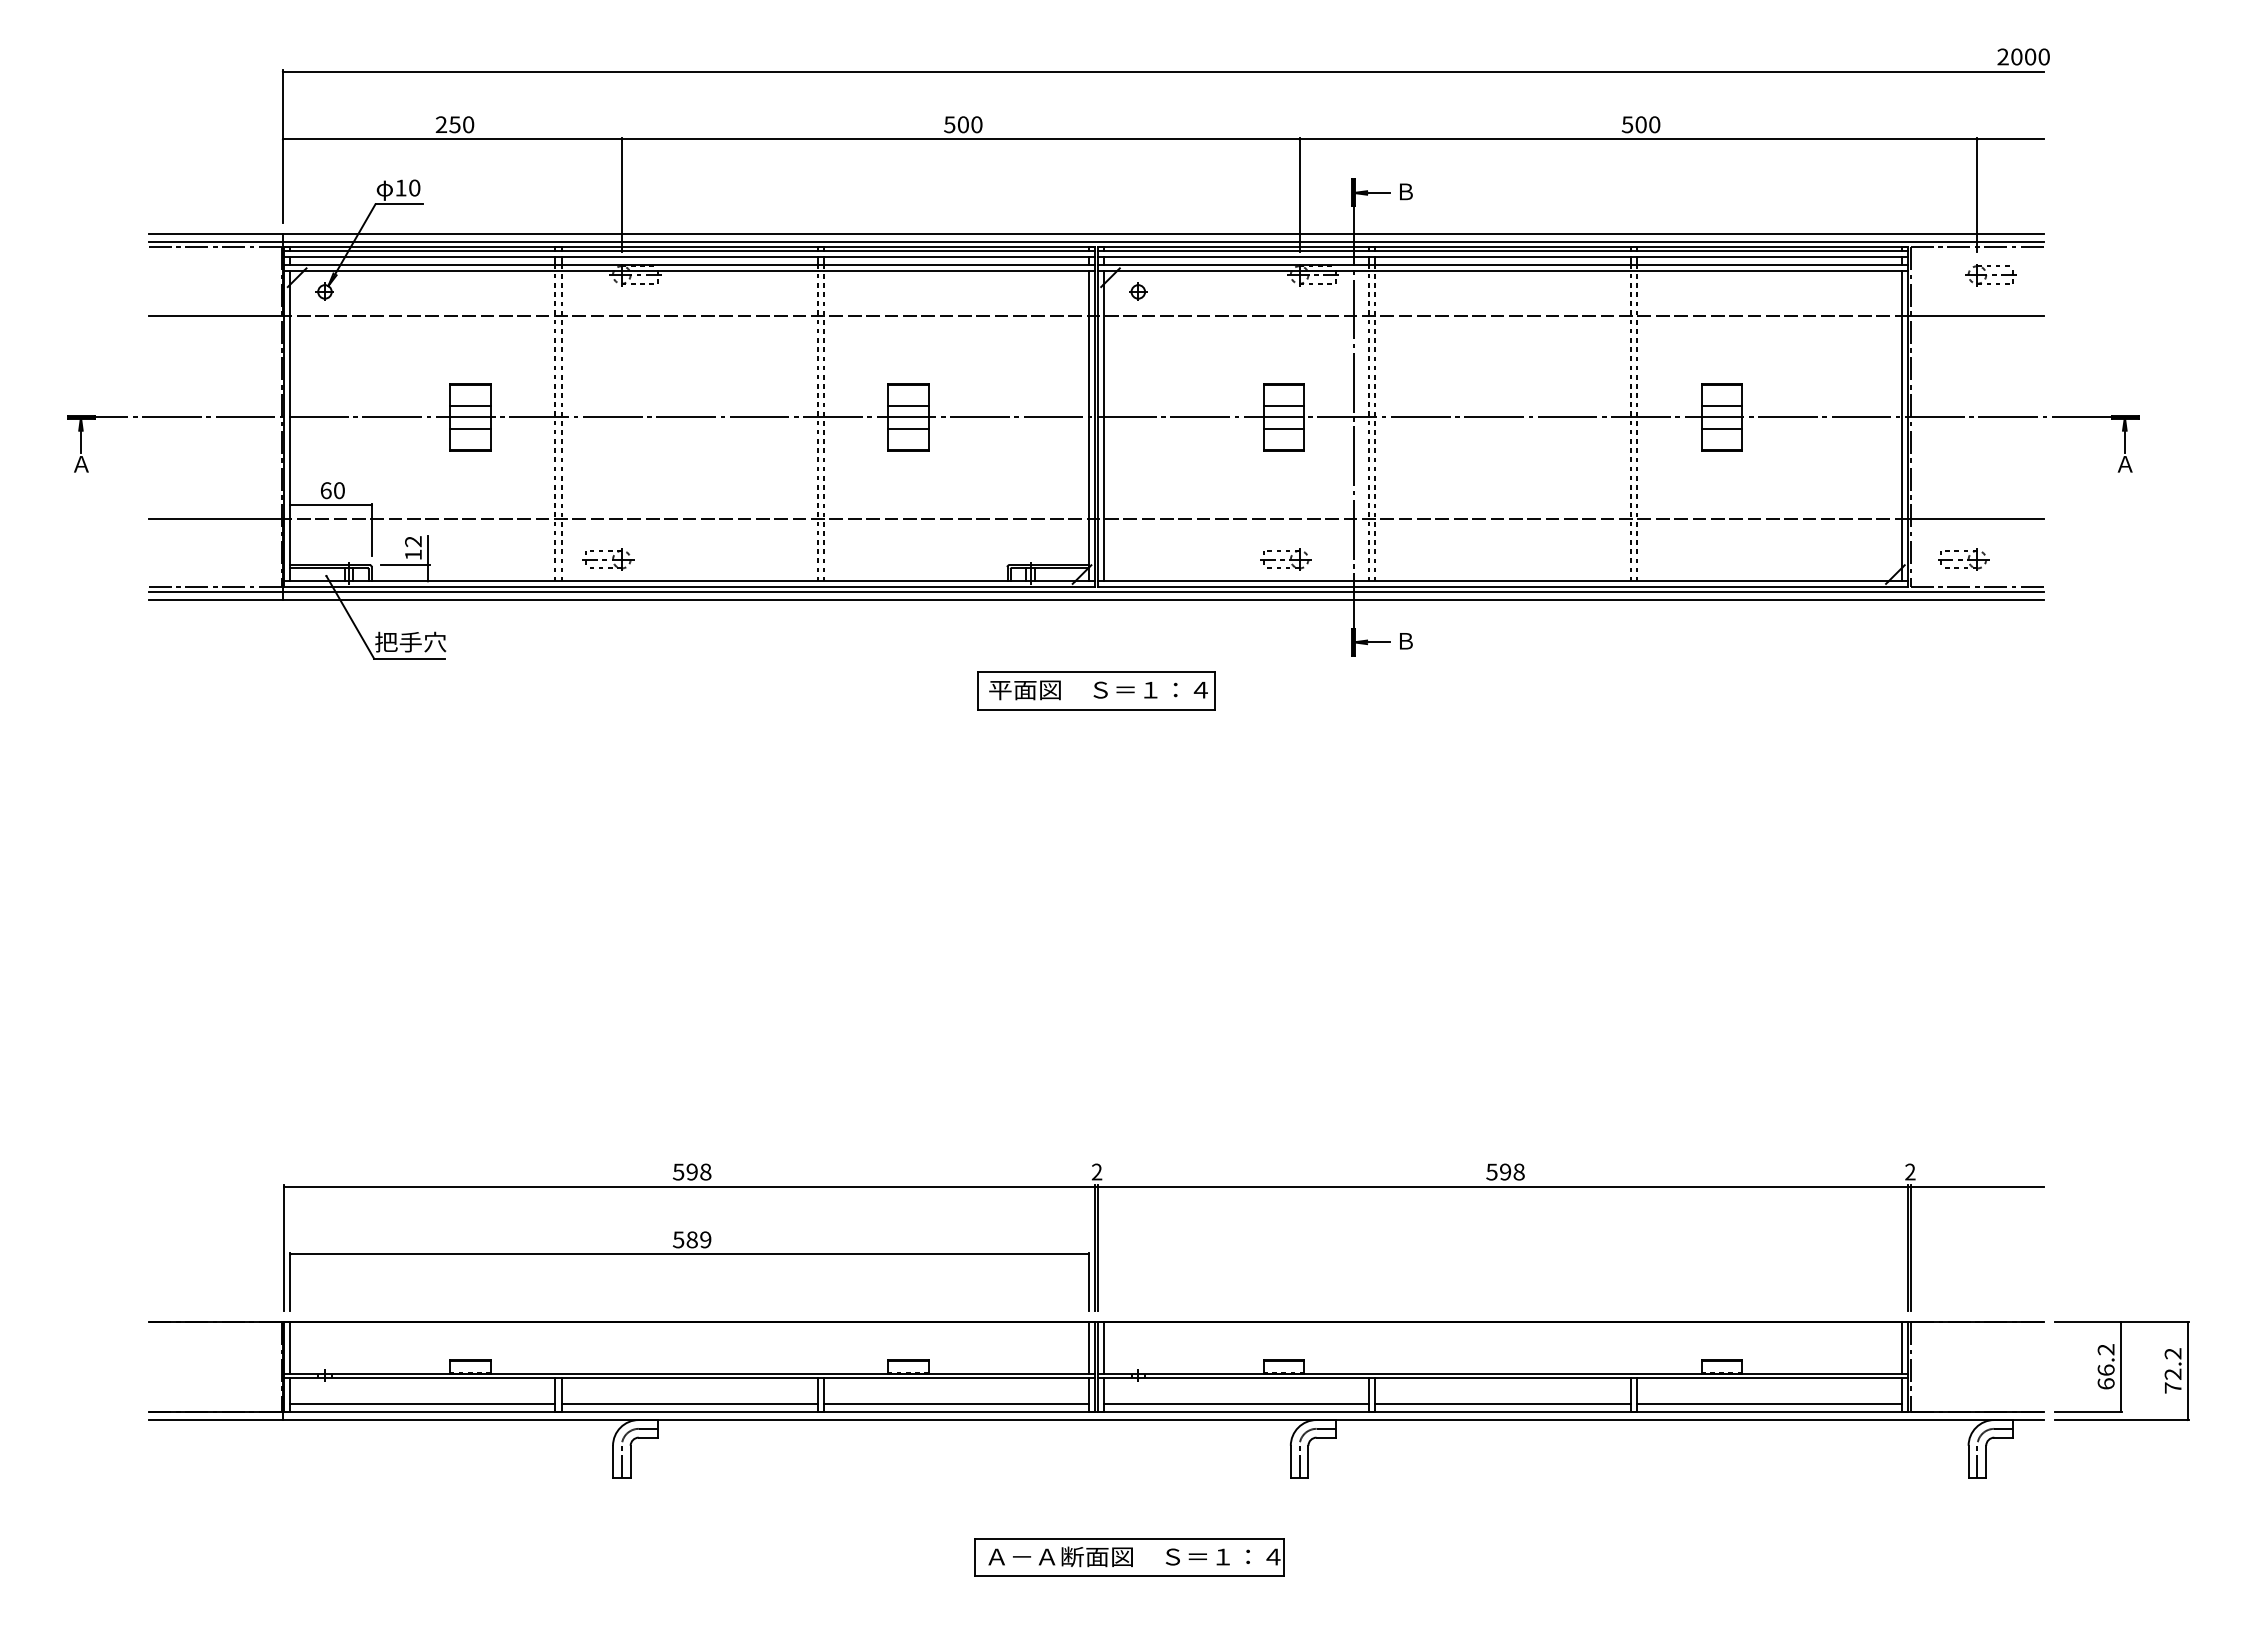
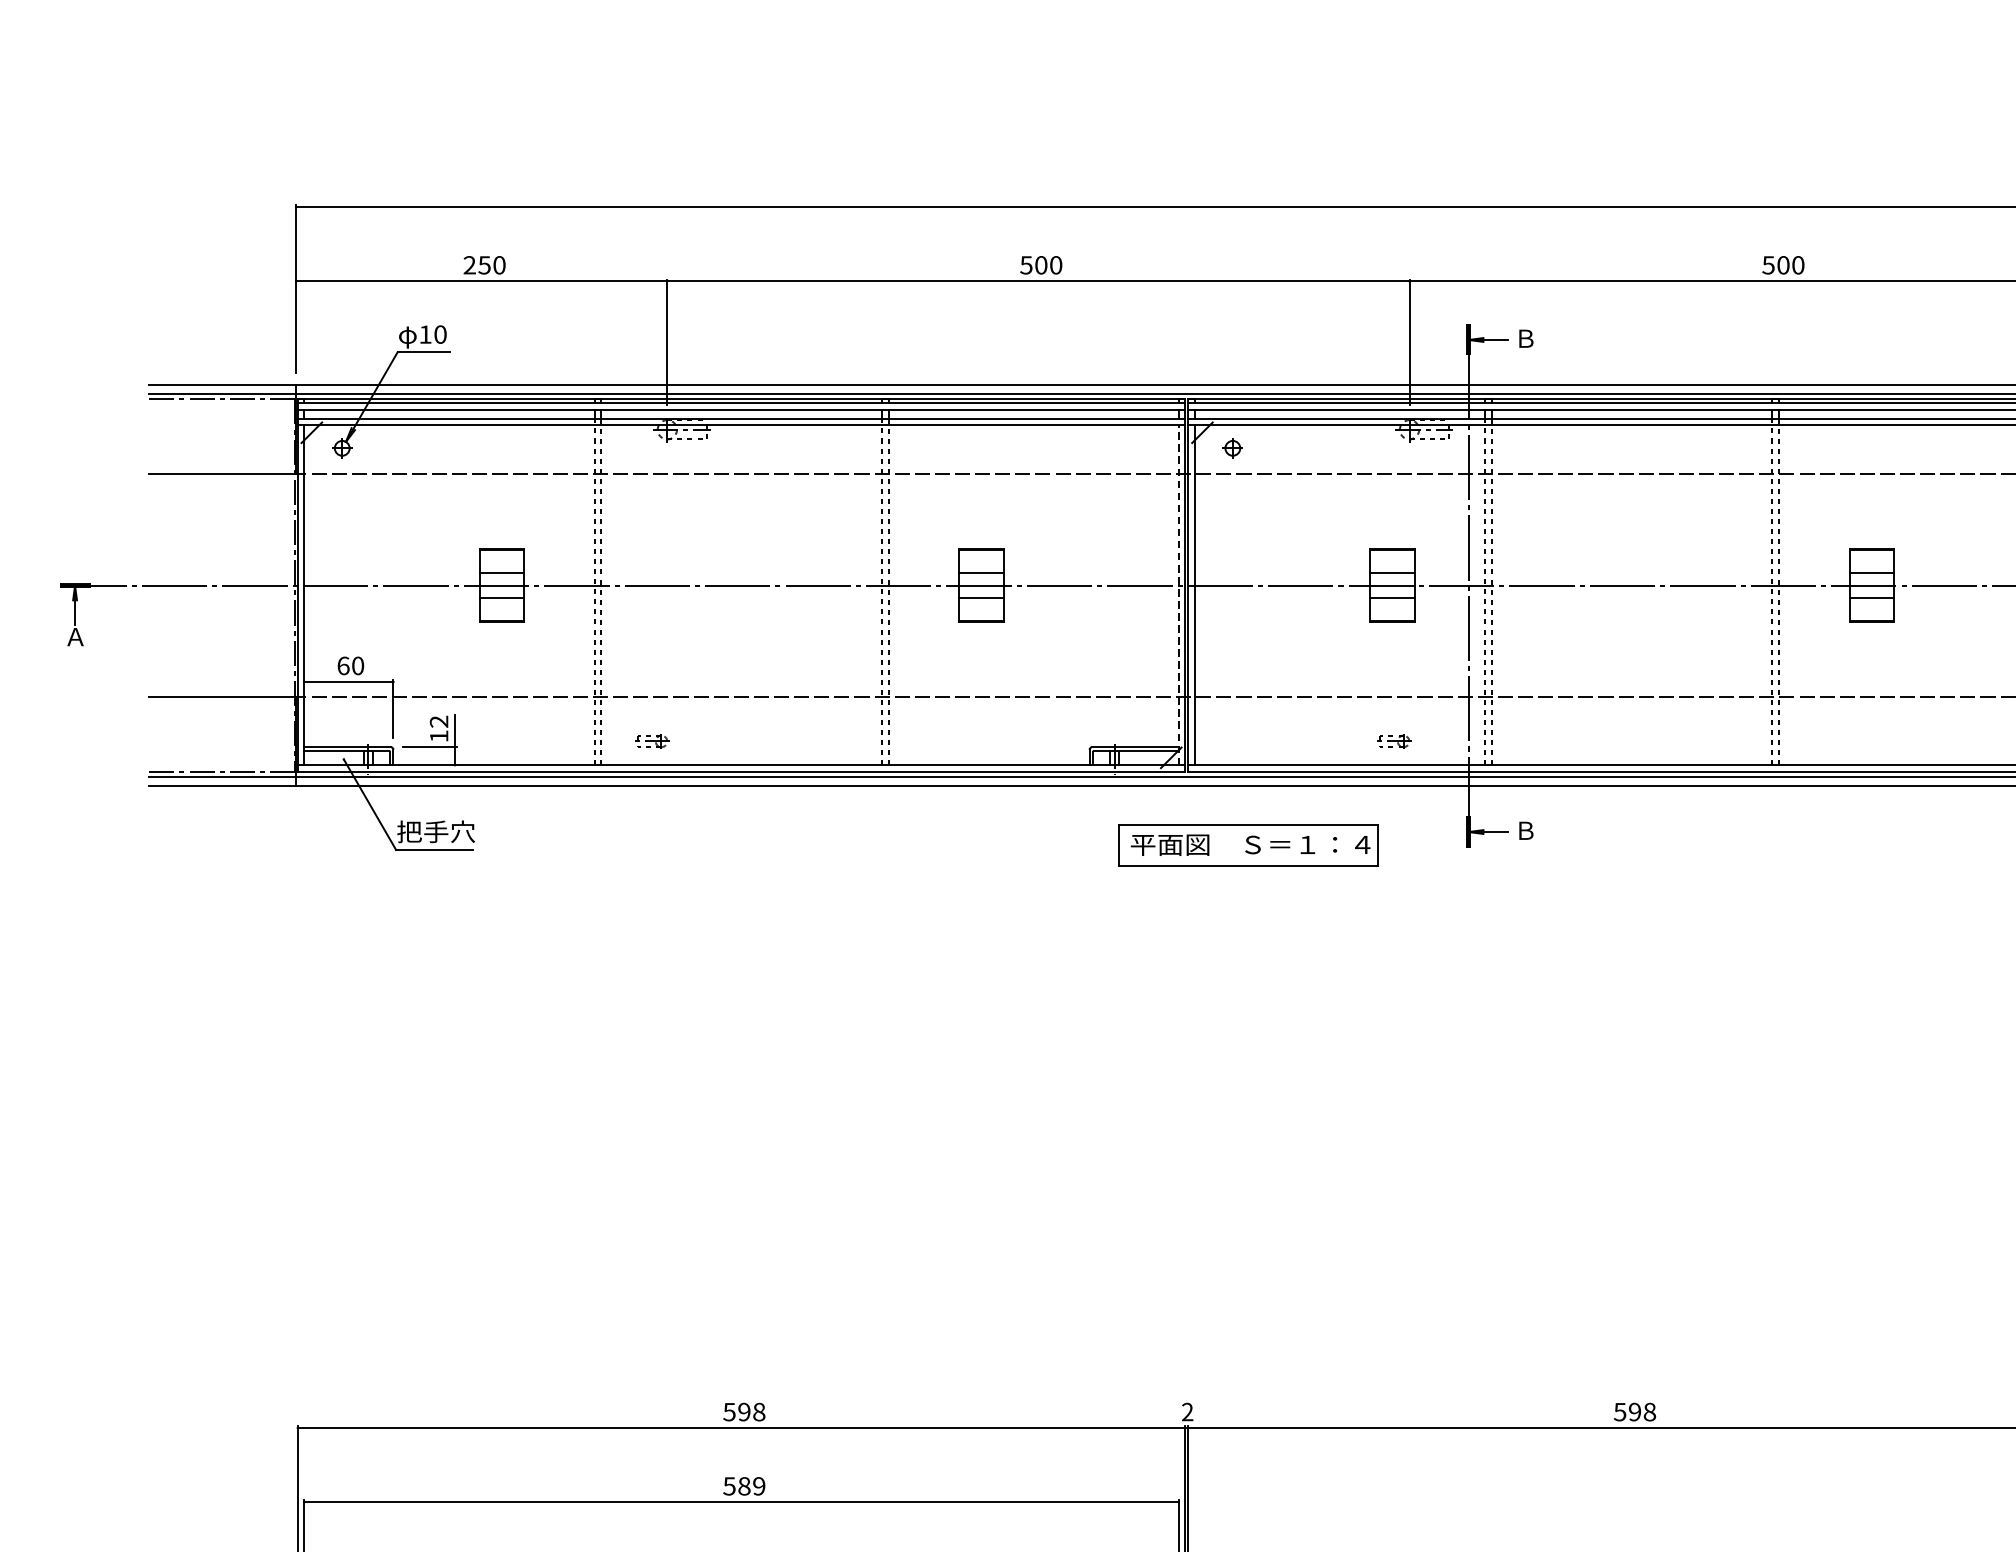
line: (1088, 425) -> (1178, 594), solid -> dashed
part: (608, 559) -> (652, 741), size x0.6
part: (1285, 559) -> (1394, 741), size x0.6
part: (1096, 690) -> (1248, 845), moved

